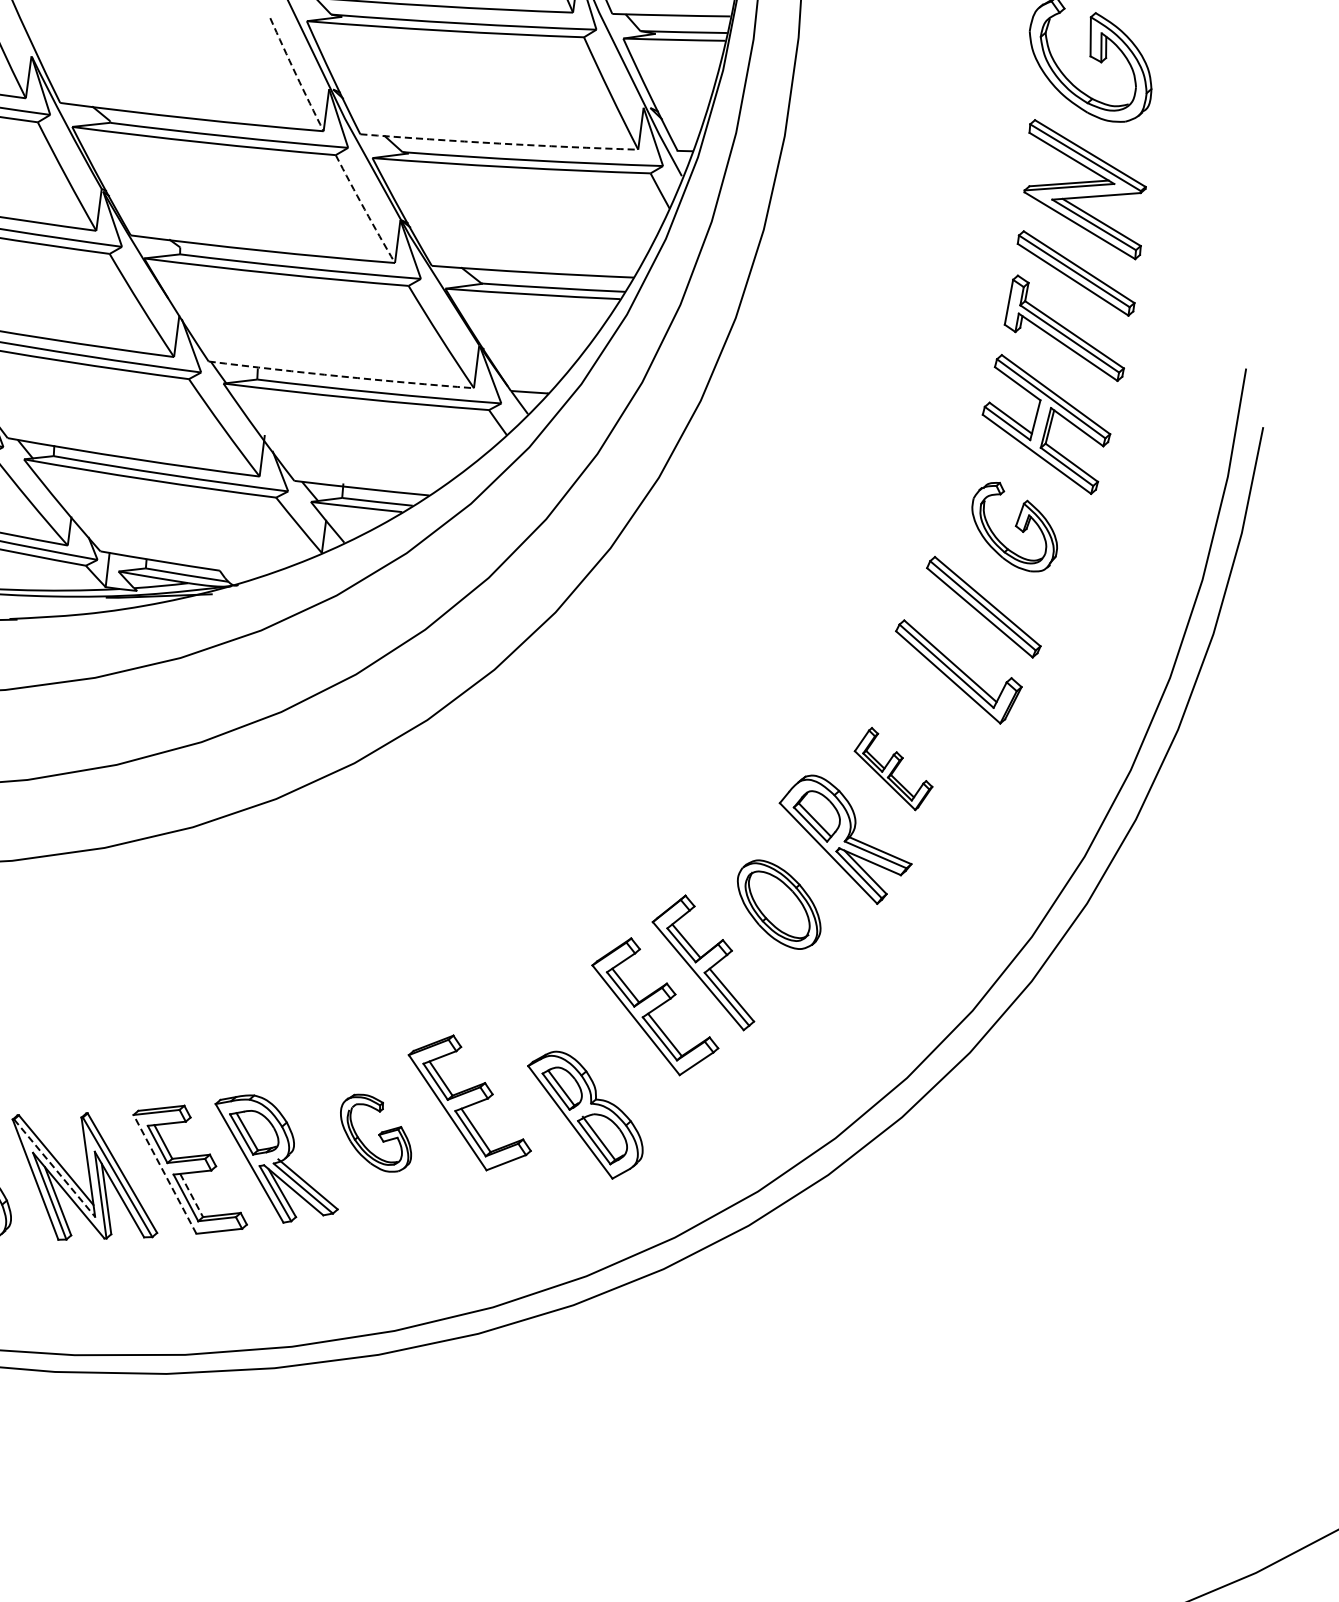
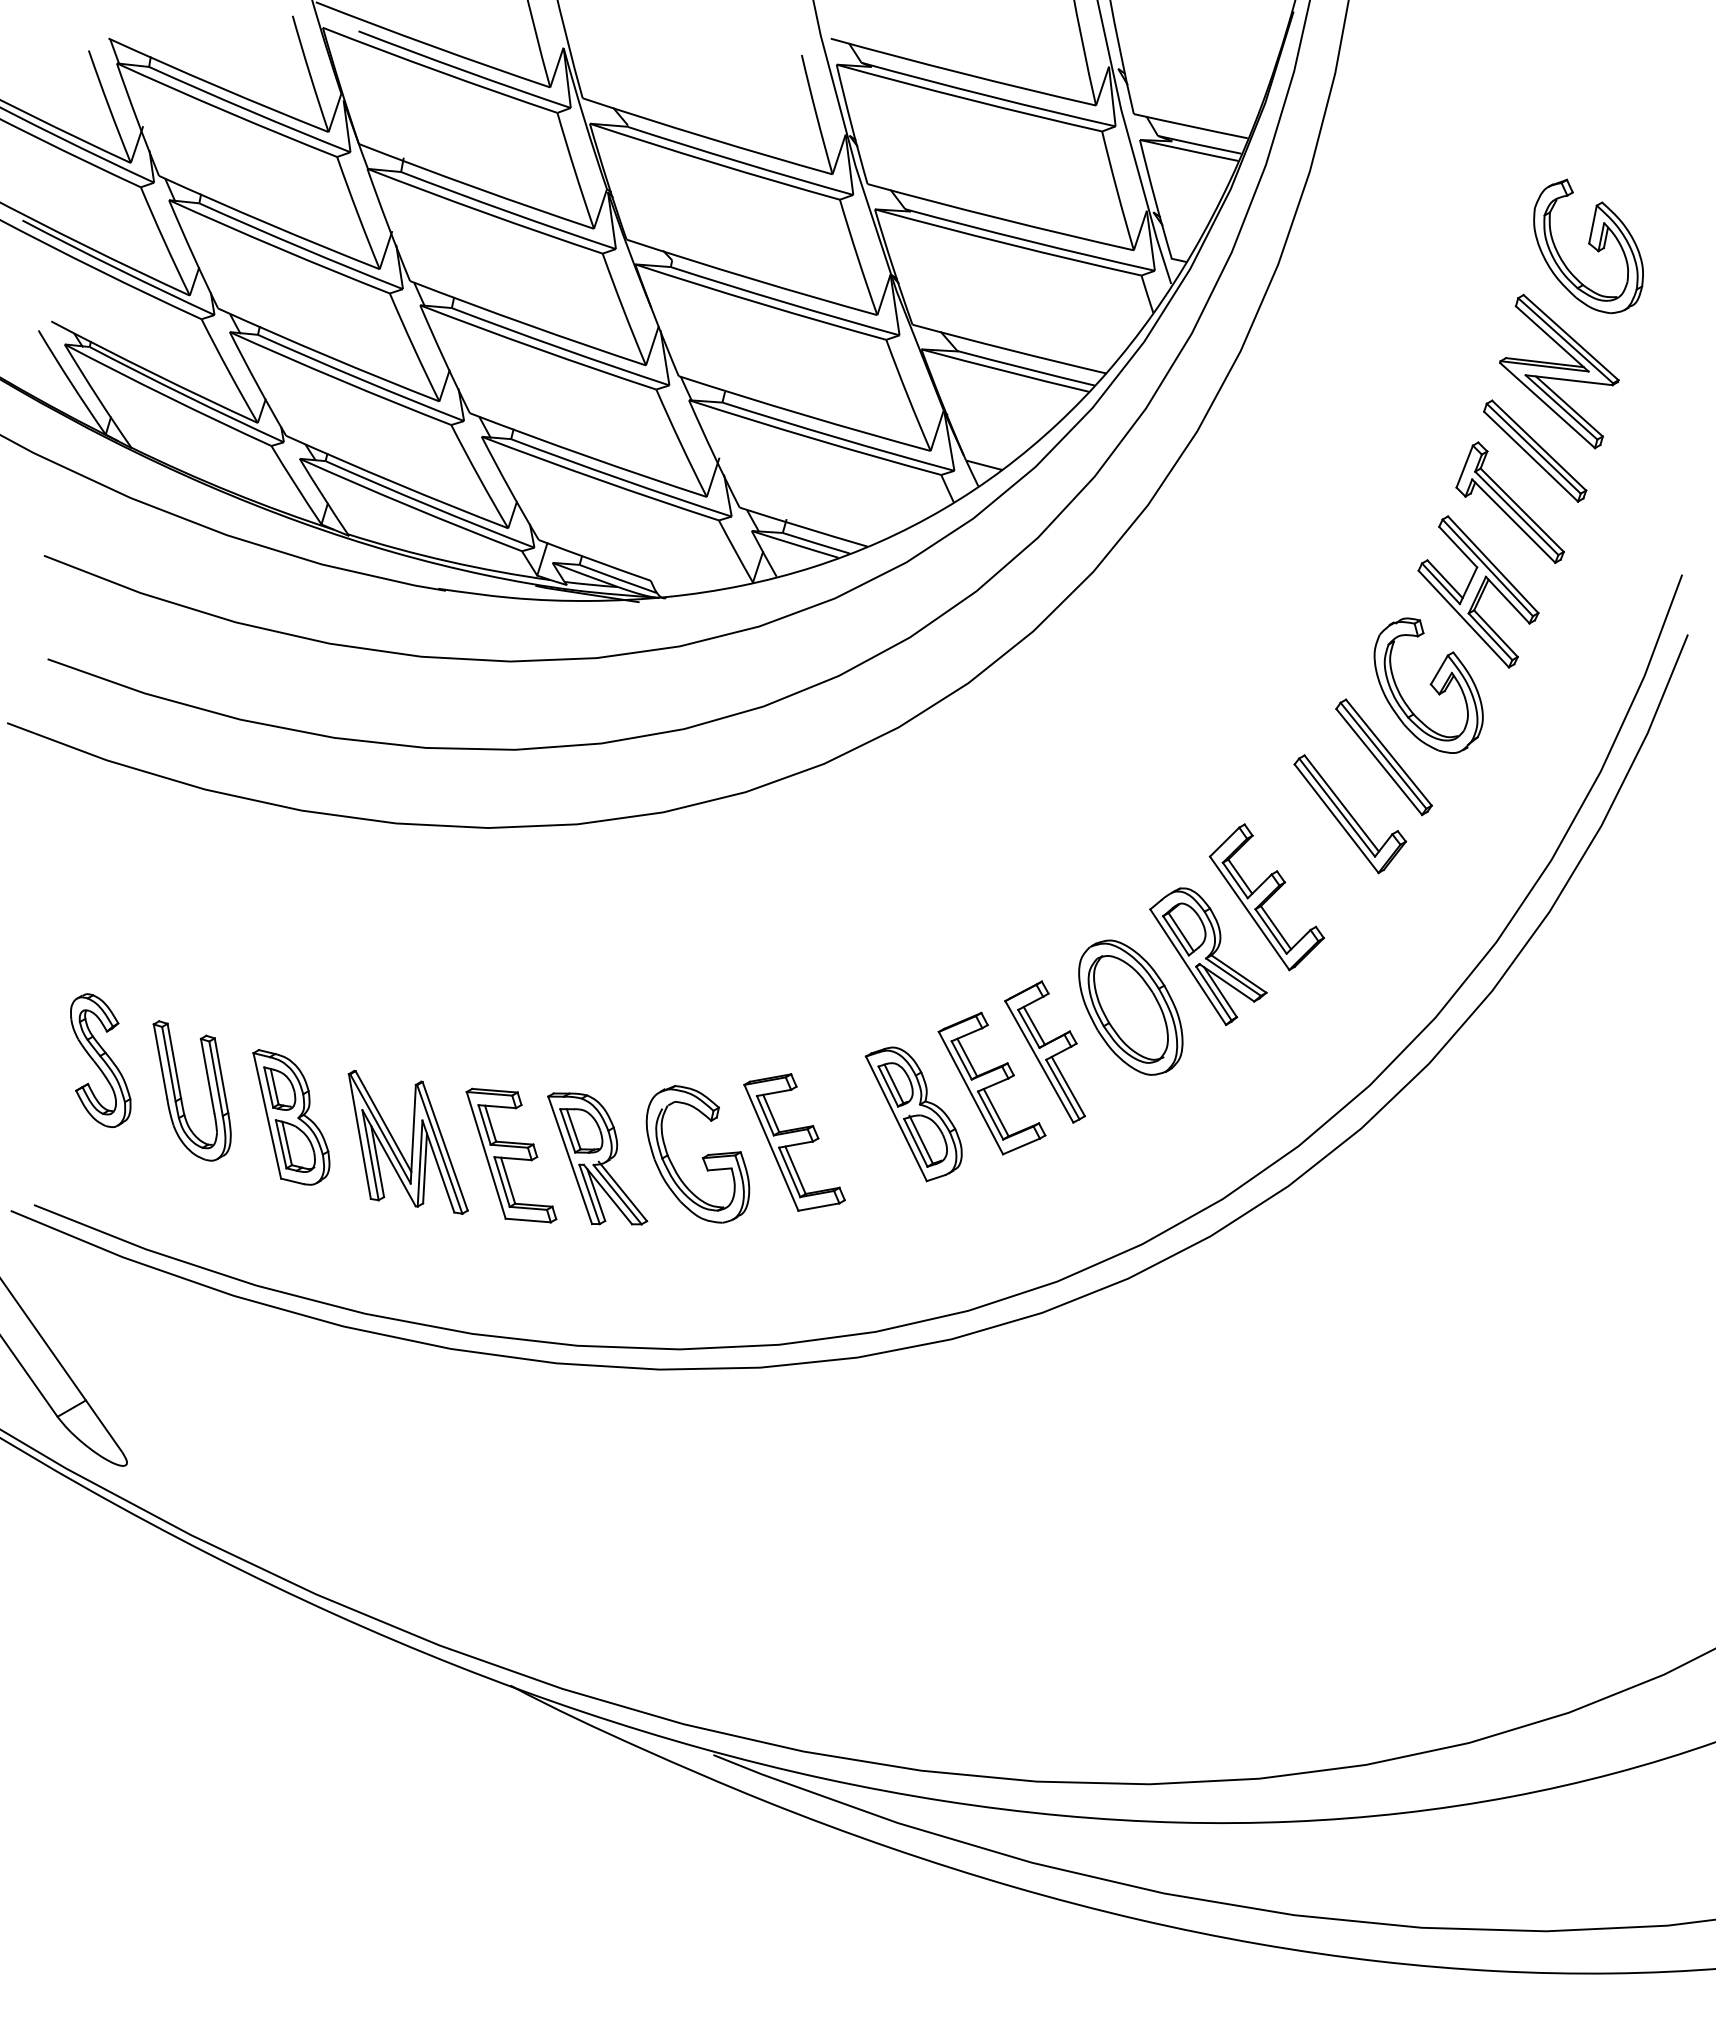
arc: (296, 74) -> (816, 114), dashed -> solid
arc: (499, 143) -> (1000, 218), dashed -> solid
arc: (364, 209) -> (857, 257), dashed -> solid
arc: (341, 376) -> (804, 415), dashed -> solid
part: (1014, 527) -> (1428, 685), size x1.43
part: (893, 769) -> (1266, 897), size x1.67
part: (778, 904) -> (1130, 1007), size x1.43
part: (586, 1114) -> (913, 1114), moved
part: (375, 1133) -> (697, 1154), size x1.67
line: (54, 1168) -> (380, 1129), dashed -> solid
line: (165, 1173) -> (486, 1154), dashed -> solid
line: (192, 1196) -> (508, 1181), dashed -> solid

